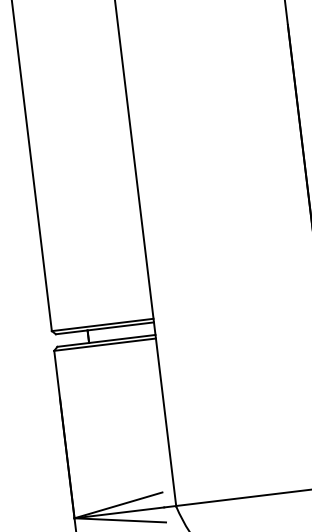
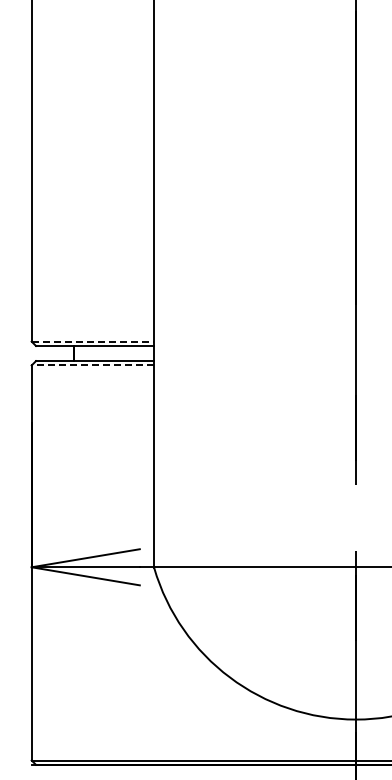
line: (103, 324) -> (93, 341), solid -> dashed
line: (104, 344) -> (92, 365), solid -> dashed

